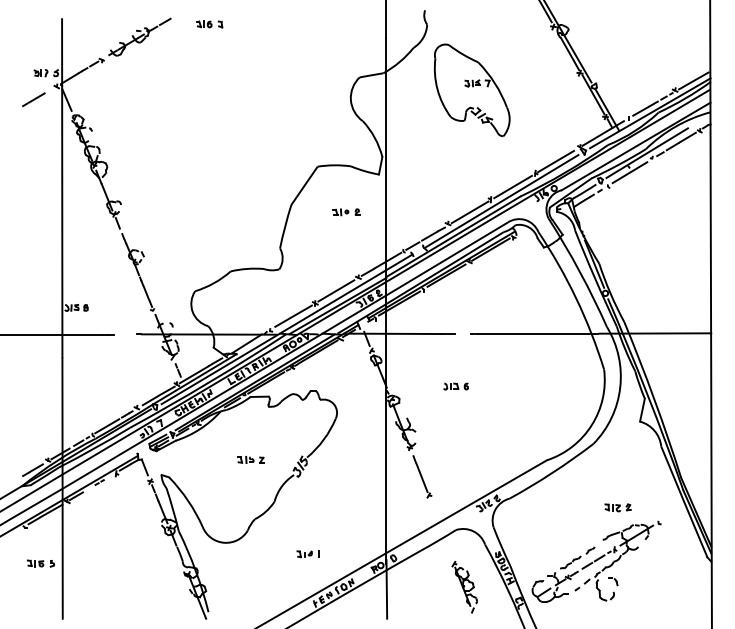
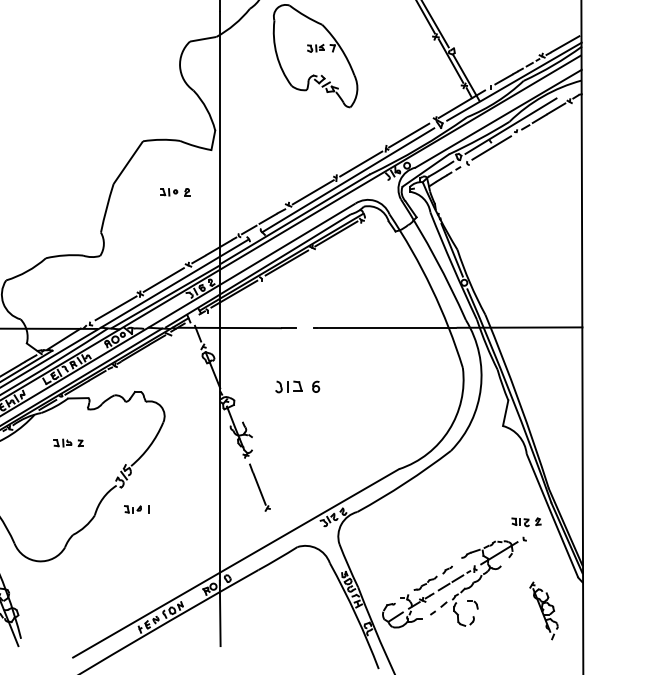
part: (455, 386) -> (296, 386), size x1.6
part: (250, 459) -> (67, 442), moved
part: (617, 507) -> (525, 521), moved
part: (307, 554) -> (136, 509), moved
part: (464, 587) -> (543, 611), moved

